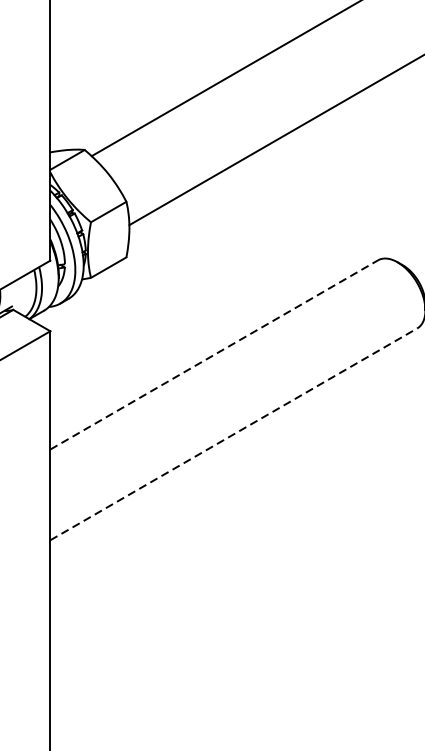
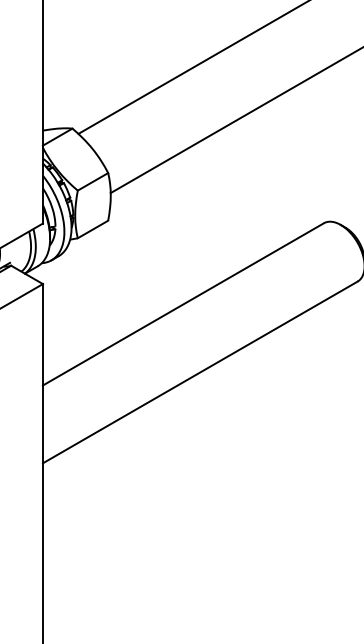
line: (214, 355) -> (183, 304), dashed -> solid
line: (234, 434) -> (200, 372), dashed -> solid

